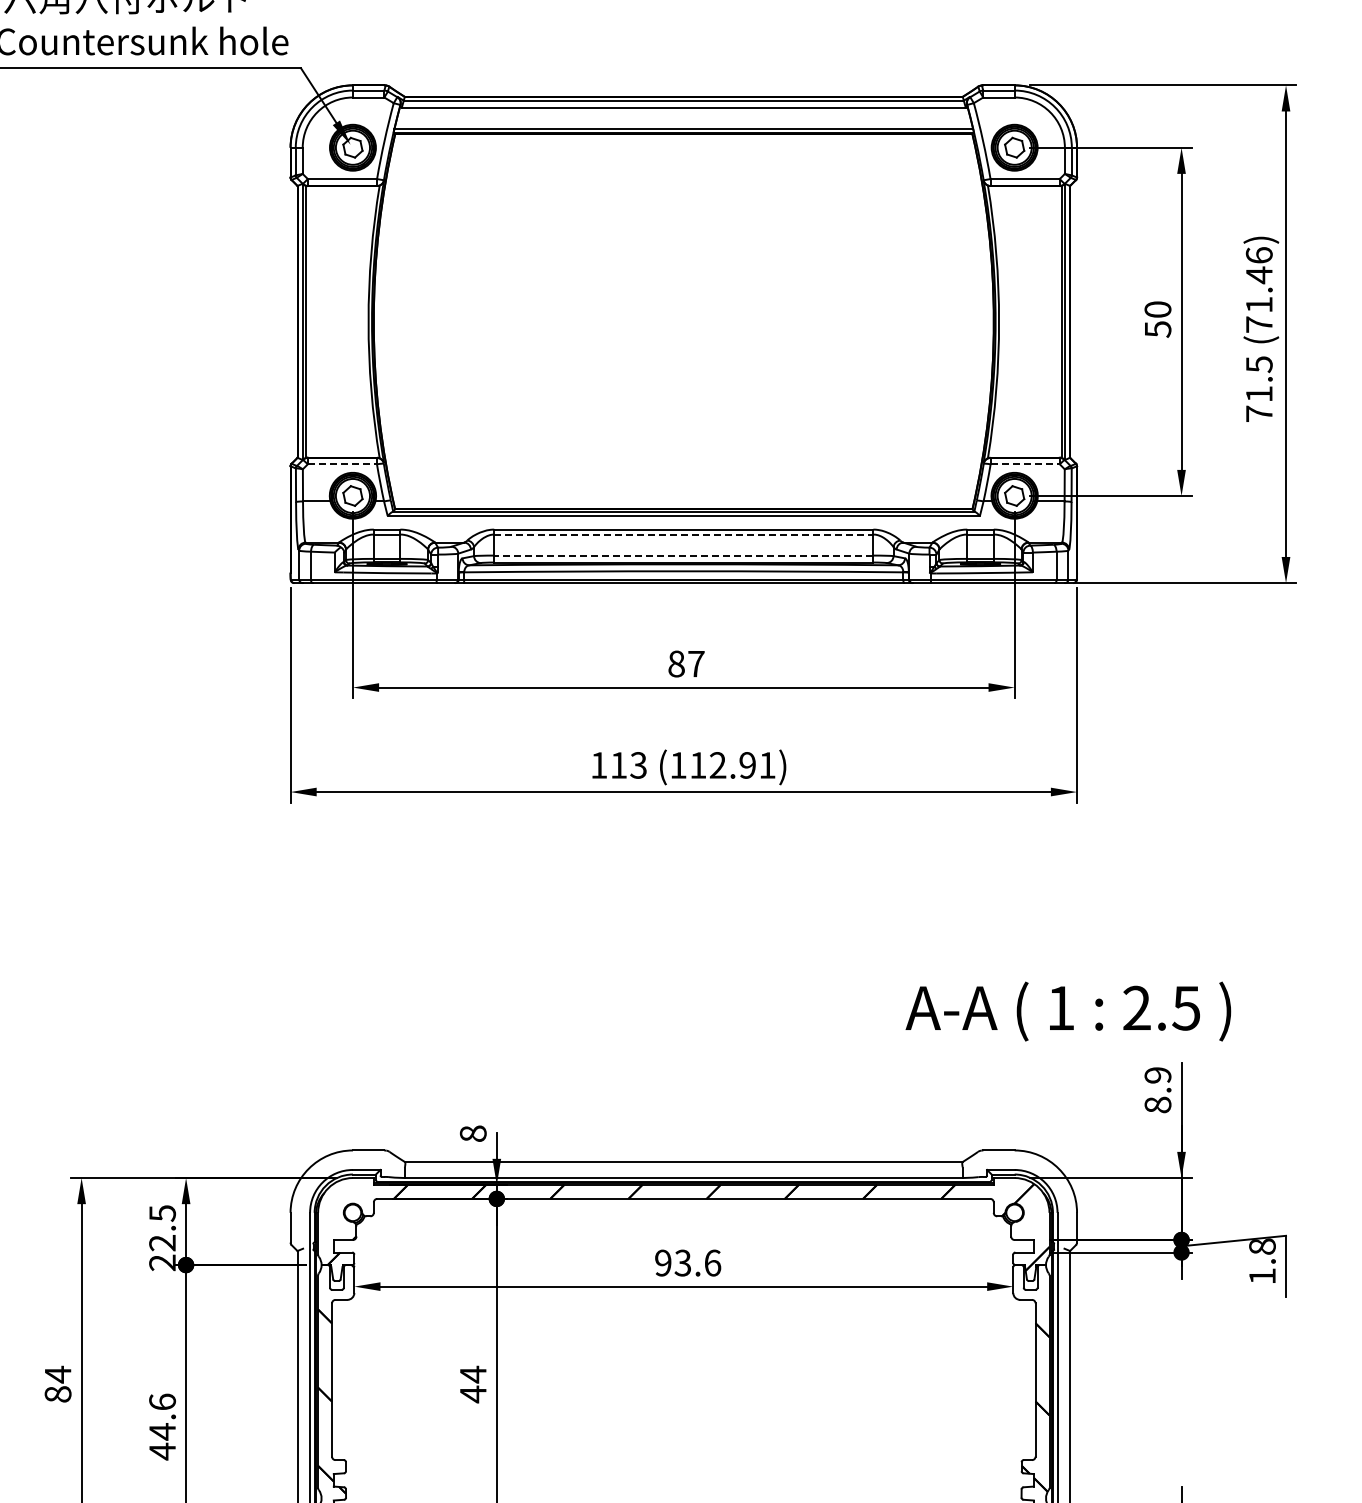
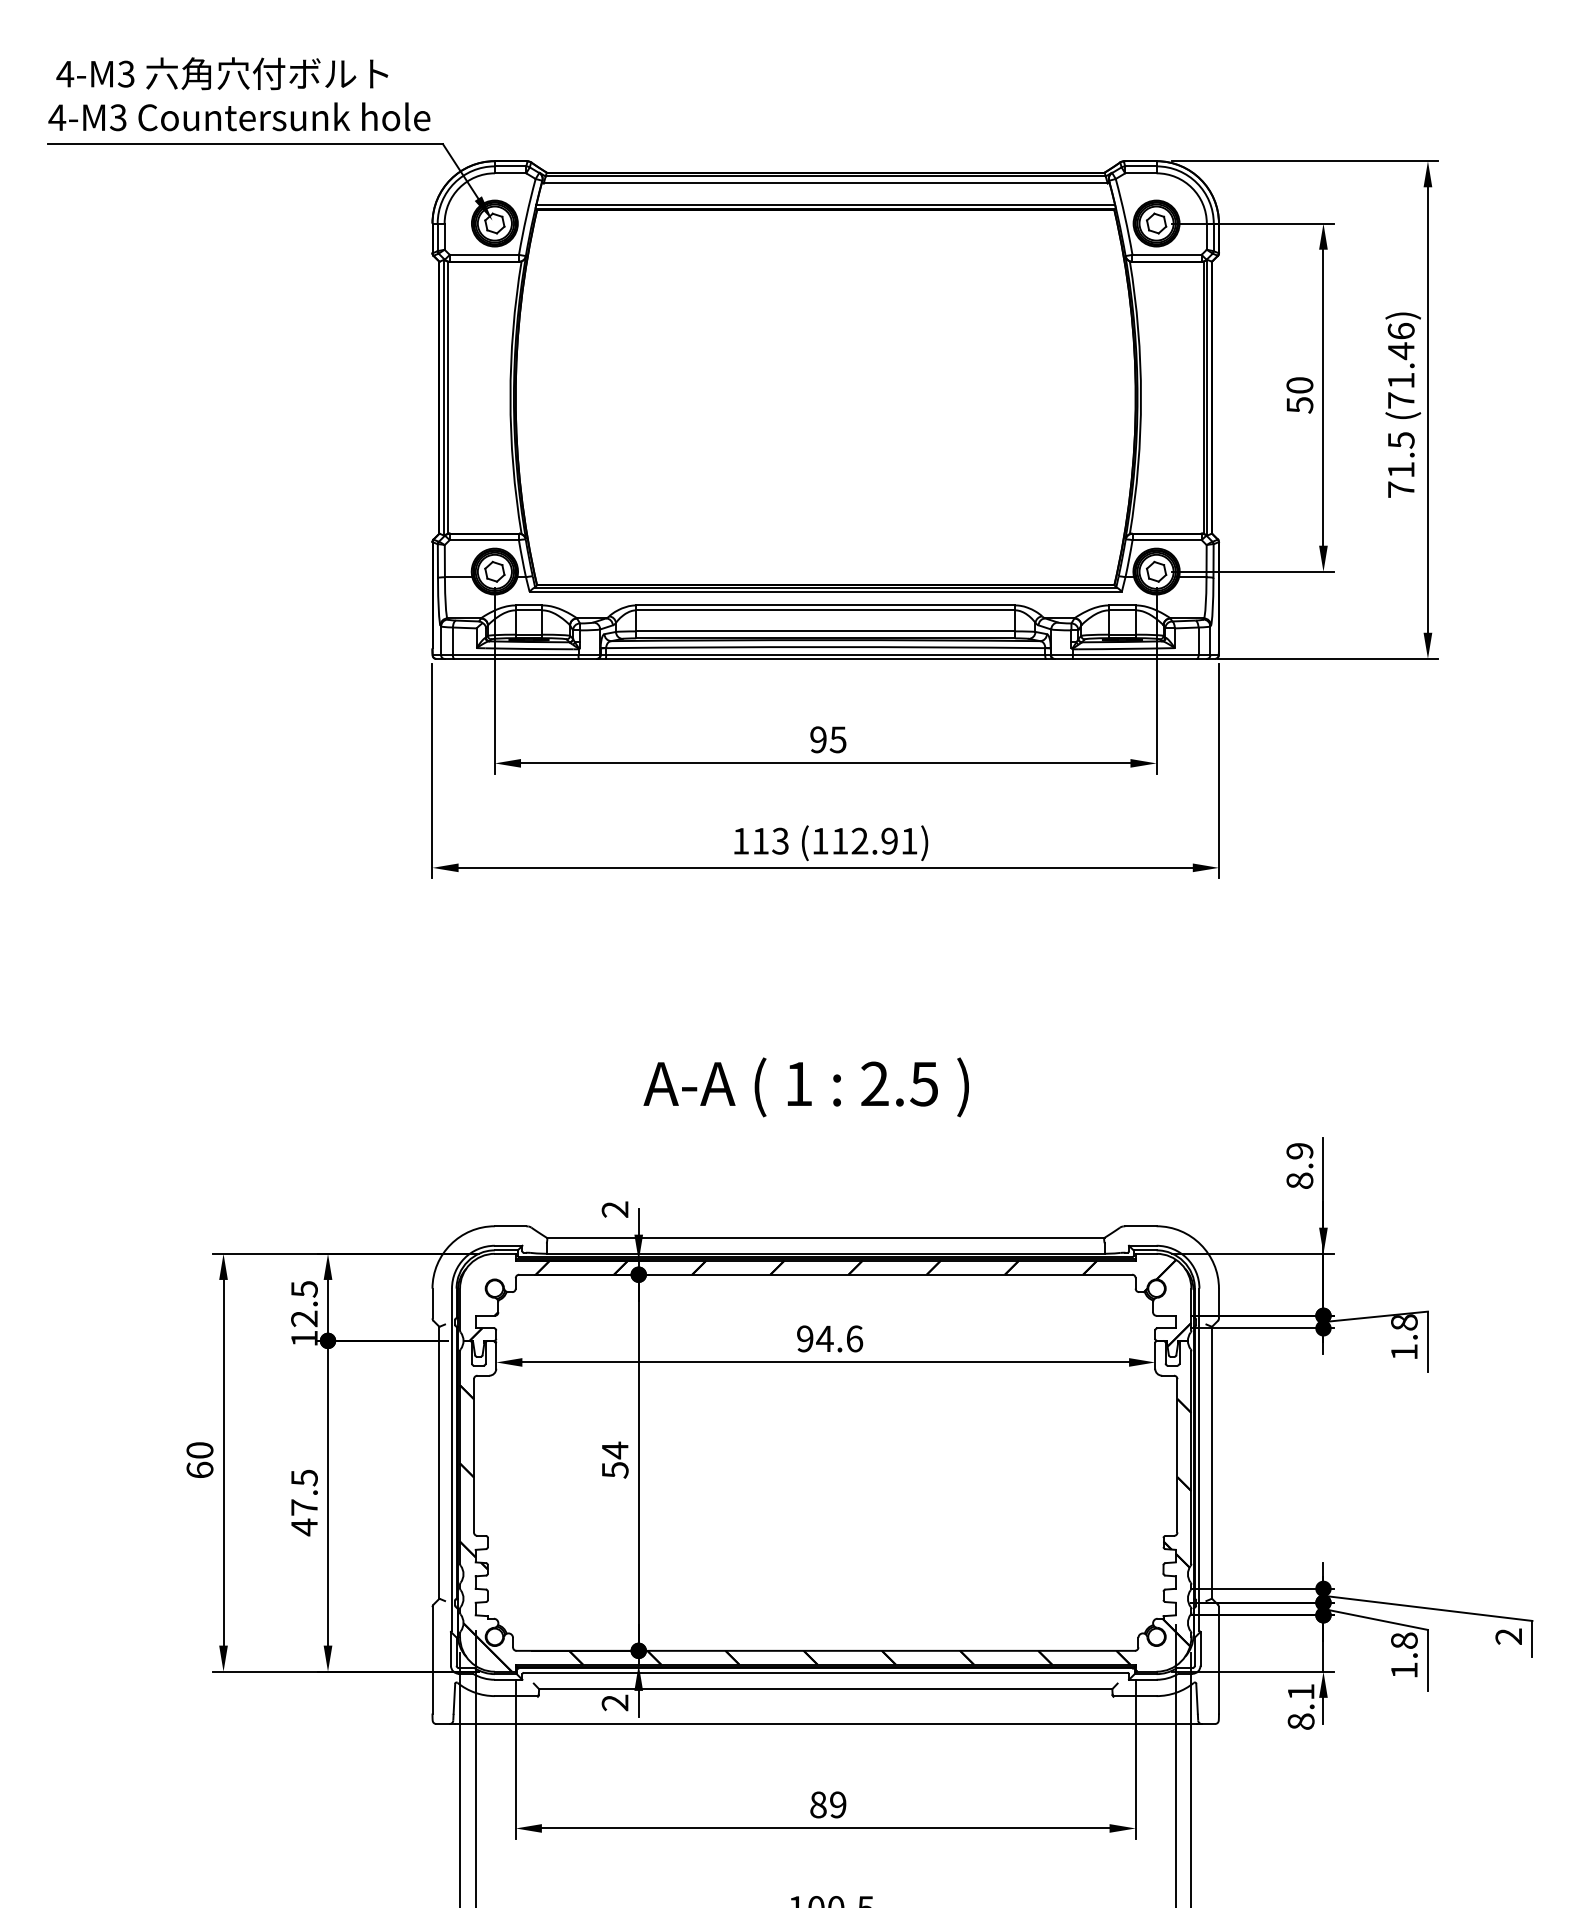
line: (342, 464) -> (484, 540), dashed -> solid
line: (1025, 464) -> (1167, 540), dashed -> solid
line: (683, 534) -> (825, 610), dashed -> solid
line: (683, 555) -> (825, 631), dashed -> solid
text: (686, 663) -> (828, 739), 87 -> 95
text: (1067, 1011) -> (805, 1087), moved
text: (472, 1133) -> (614, 1209), 8 -> 2
text: (162, 1262) -> (304, 1338), 22.5 -> 12.5
text: (682, 1262) -> (824, 1338), 93.6 -> 94.6
text: (57, 1383) -> (199, 1459), 84 -> 60
text: (473, 1394) -> (615, 1470), 44 -> 54
text: (162, 1416) -> (304, 1492), 44.6 -> 47.5

